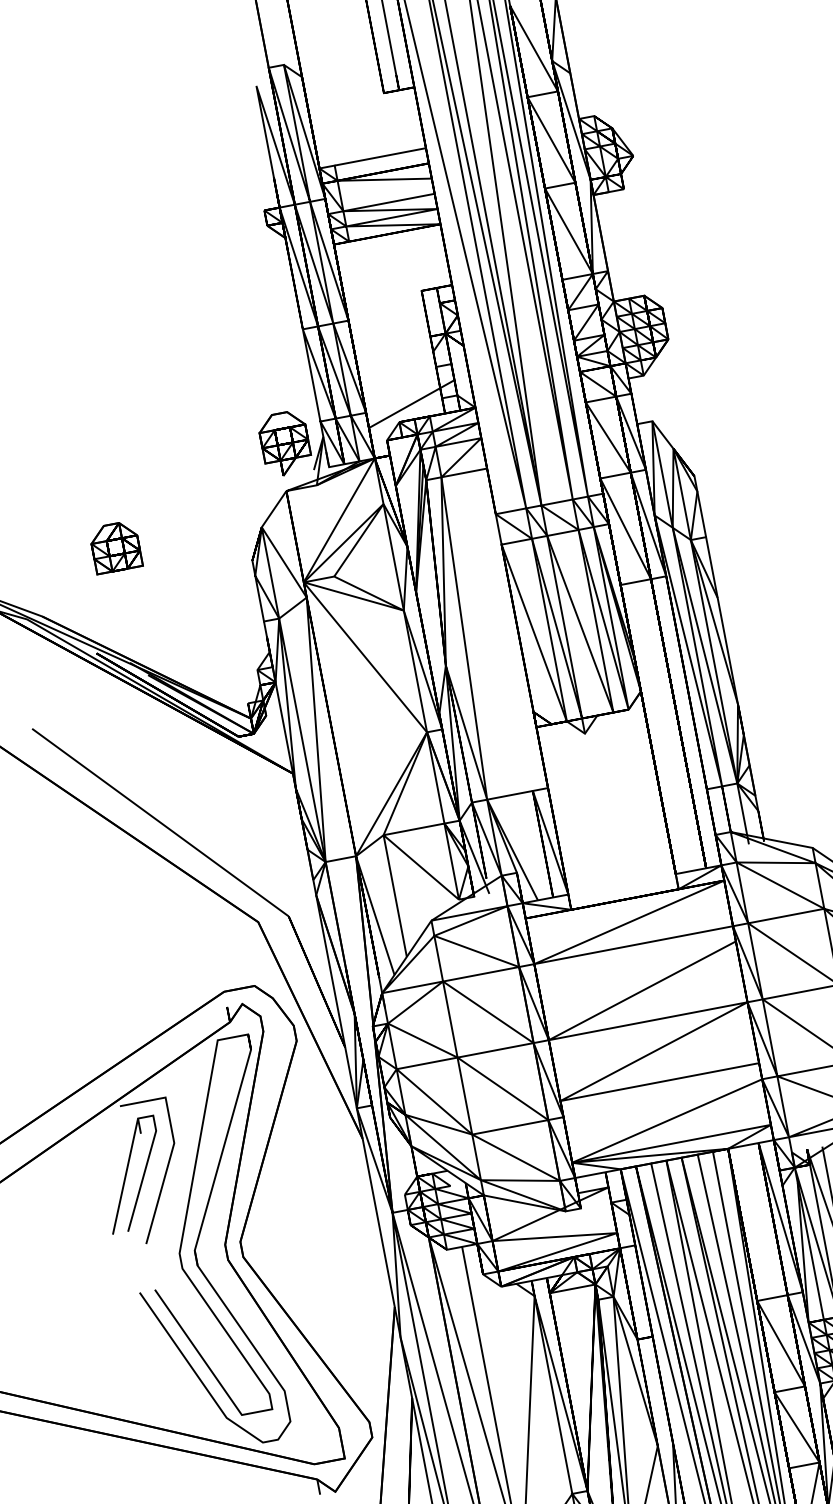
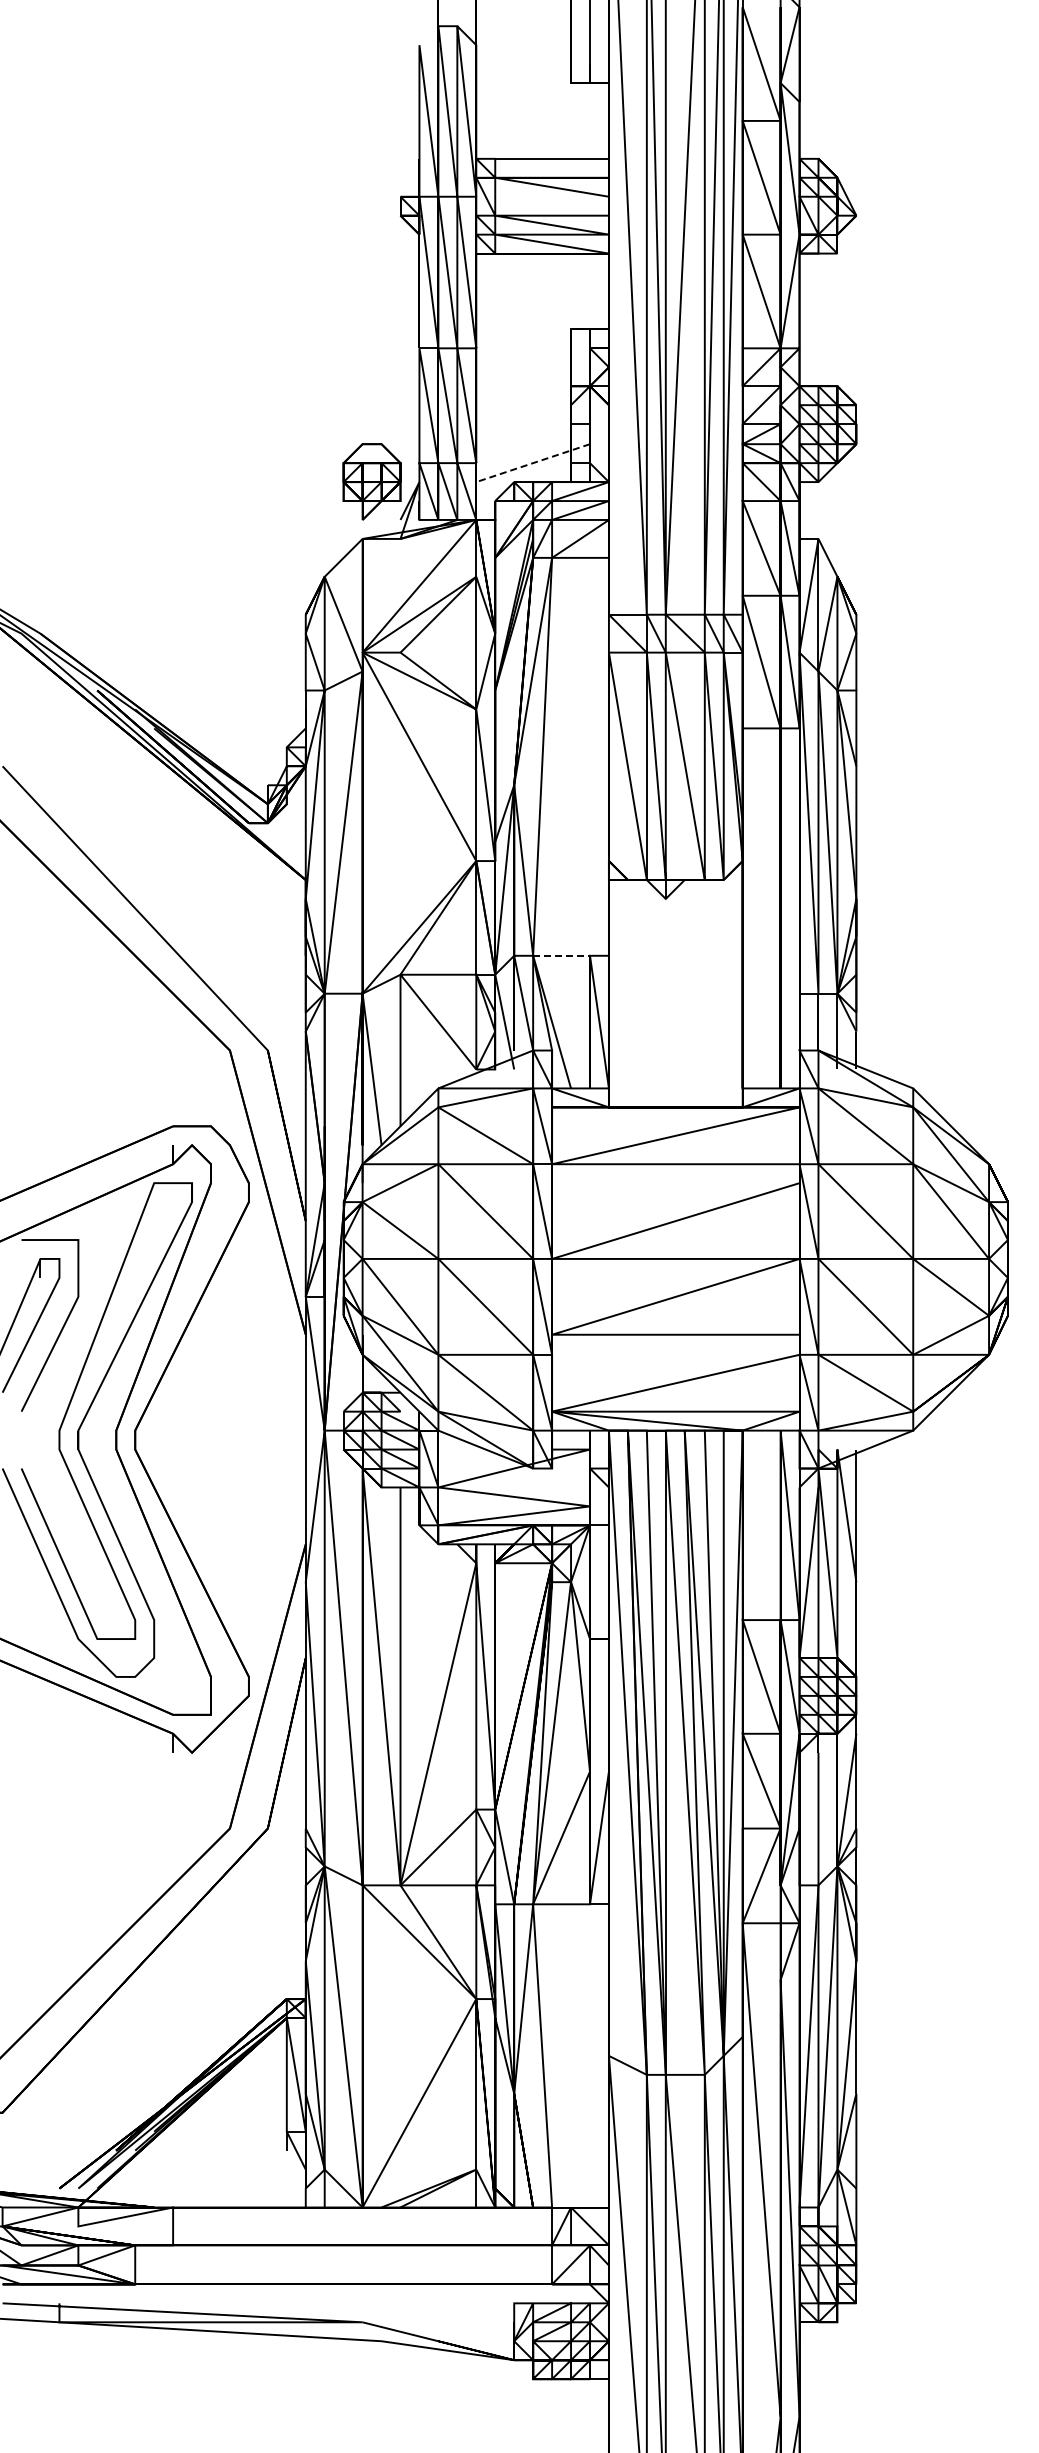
line: (412, 404) -> (533, 463), solid -> dashed
part: (115, 547) -> (144, 567), removed
line: (510, 794) -> (562, 955), solid -> dashed

